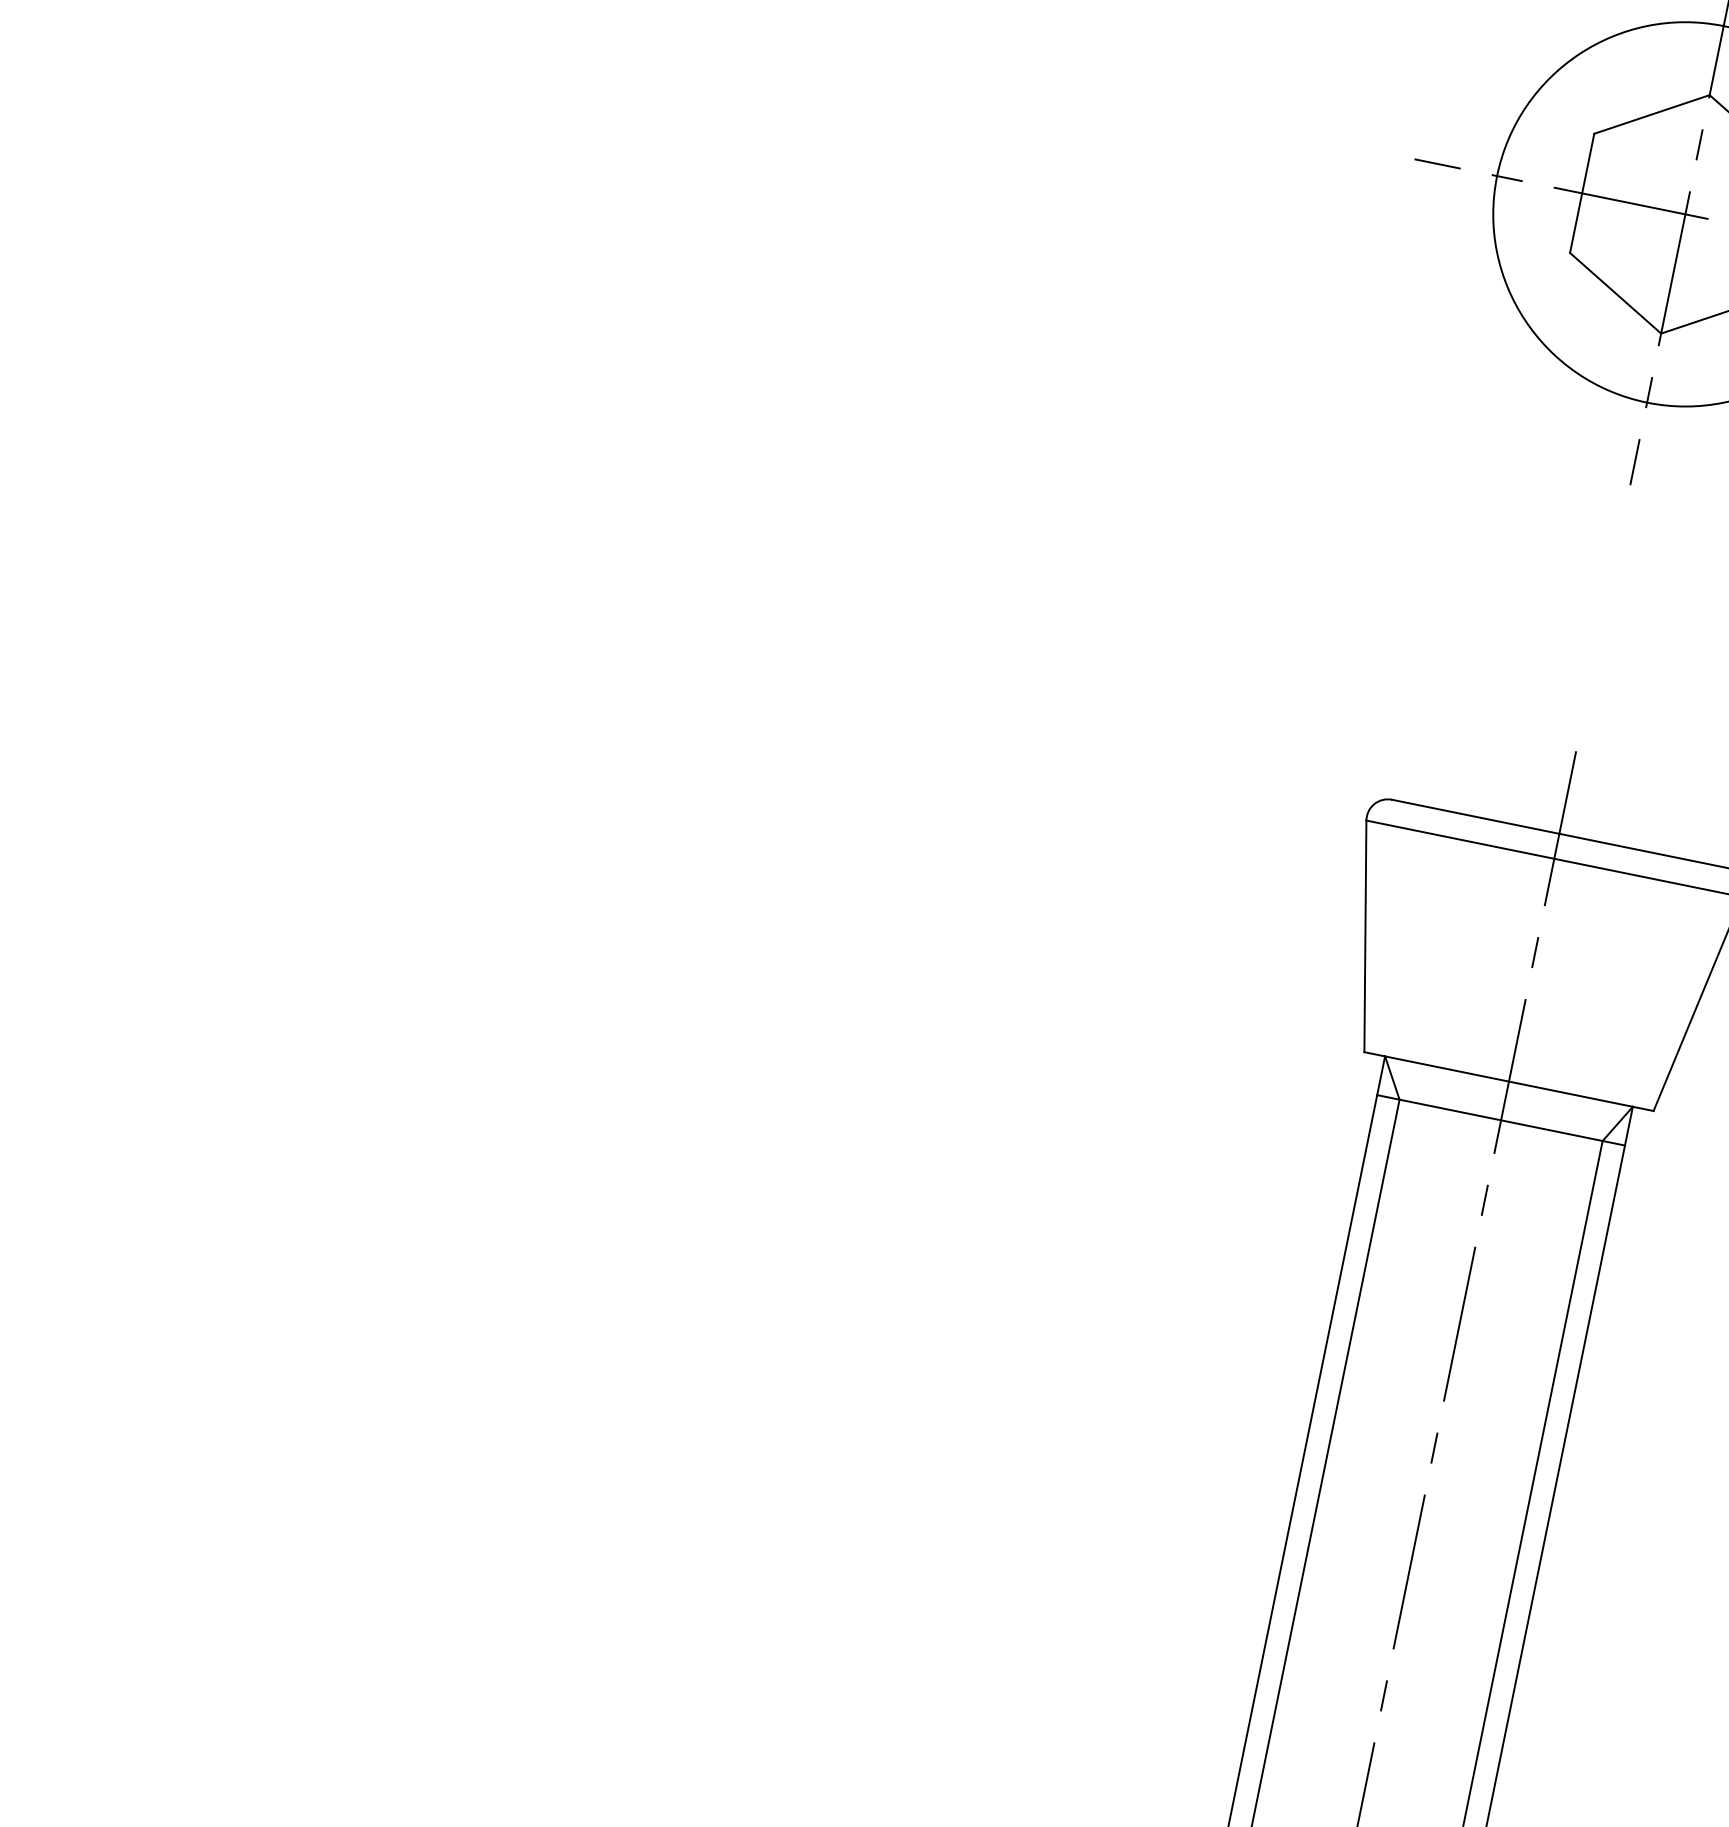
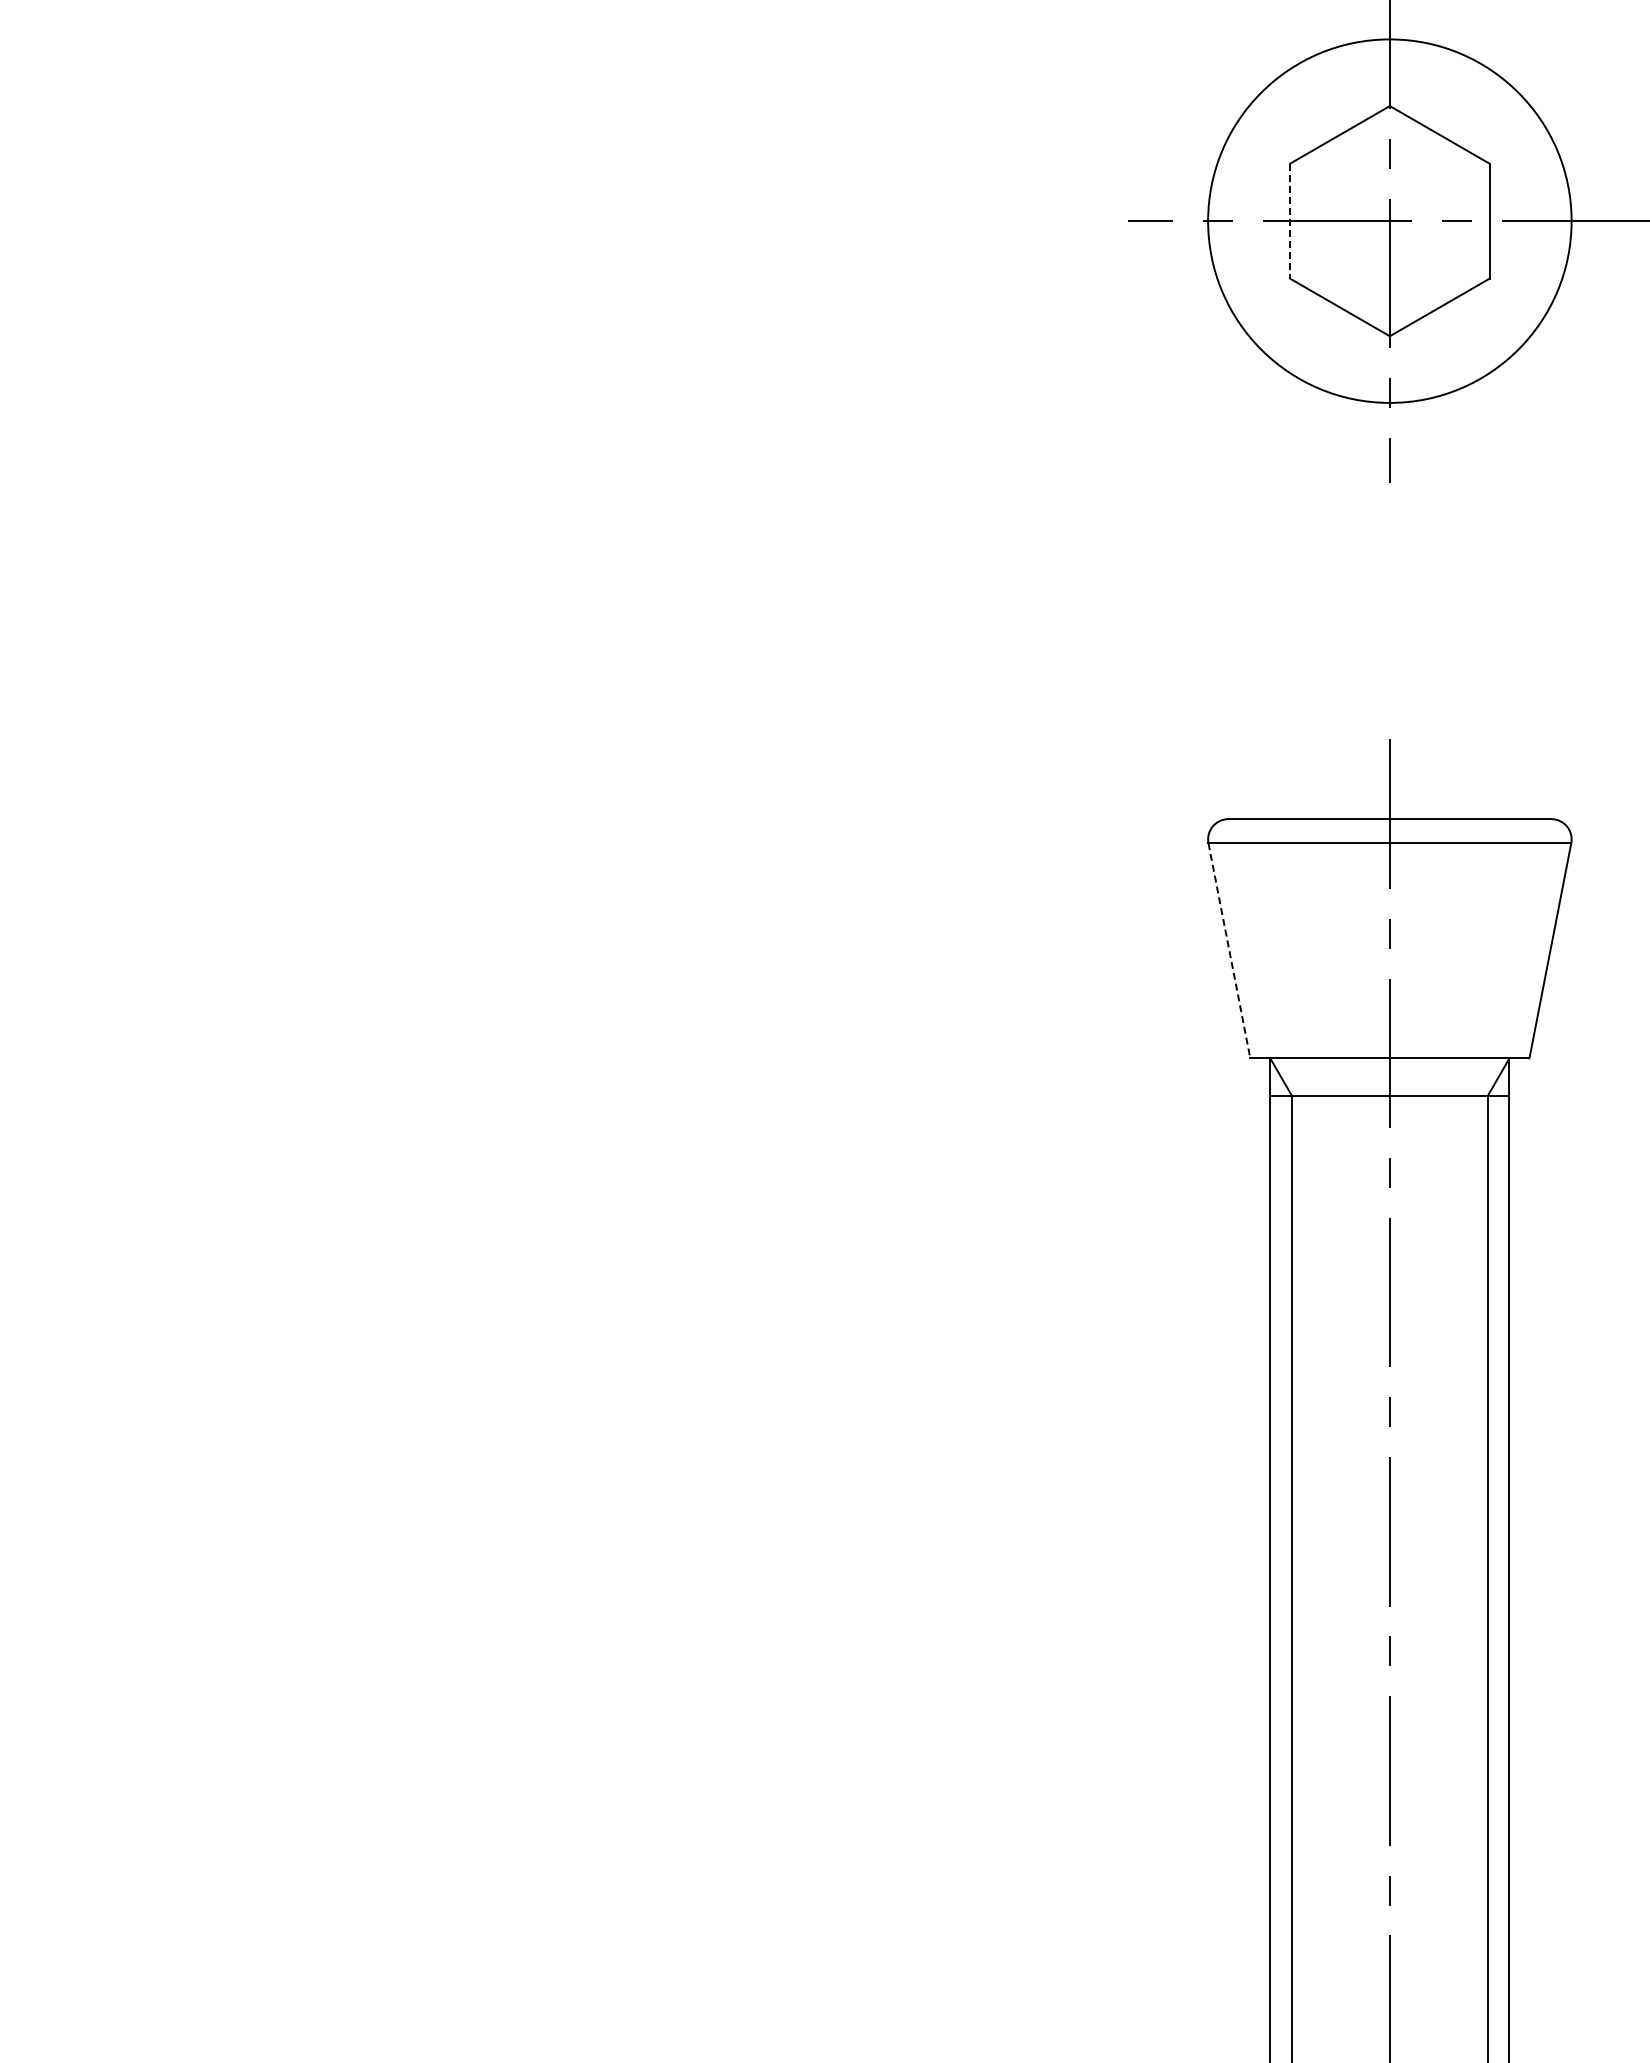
line: (1582, 193) -> (1290, 221), solid -> dashed
line: (1365, 936) -> (1229, 950), solid -> dashed

